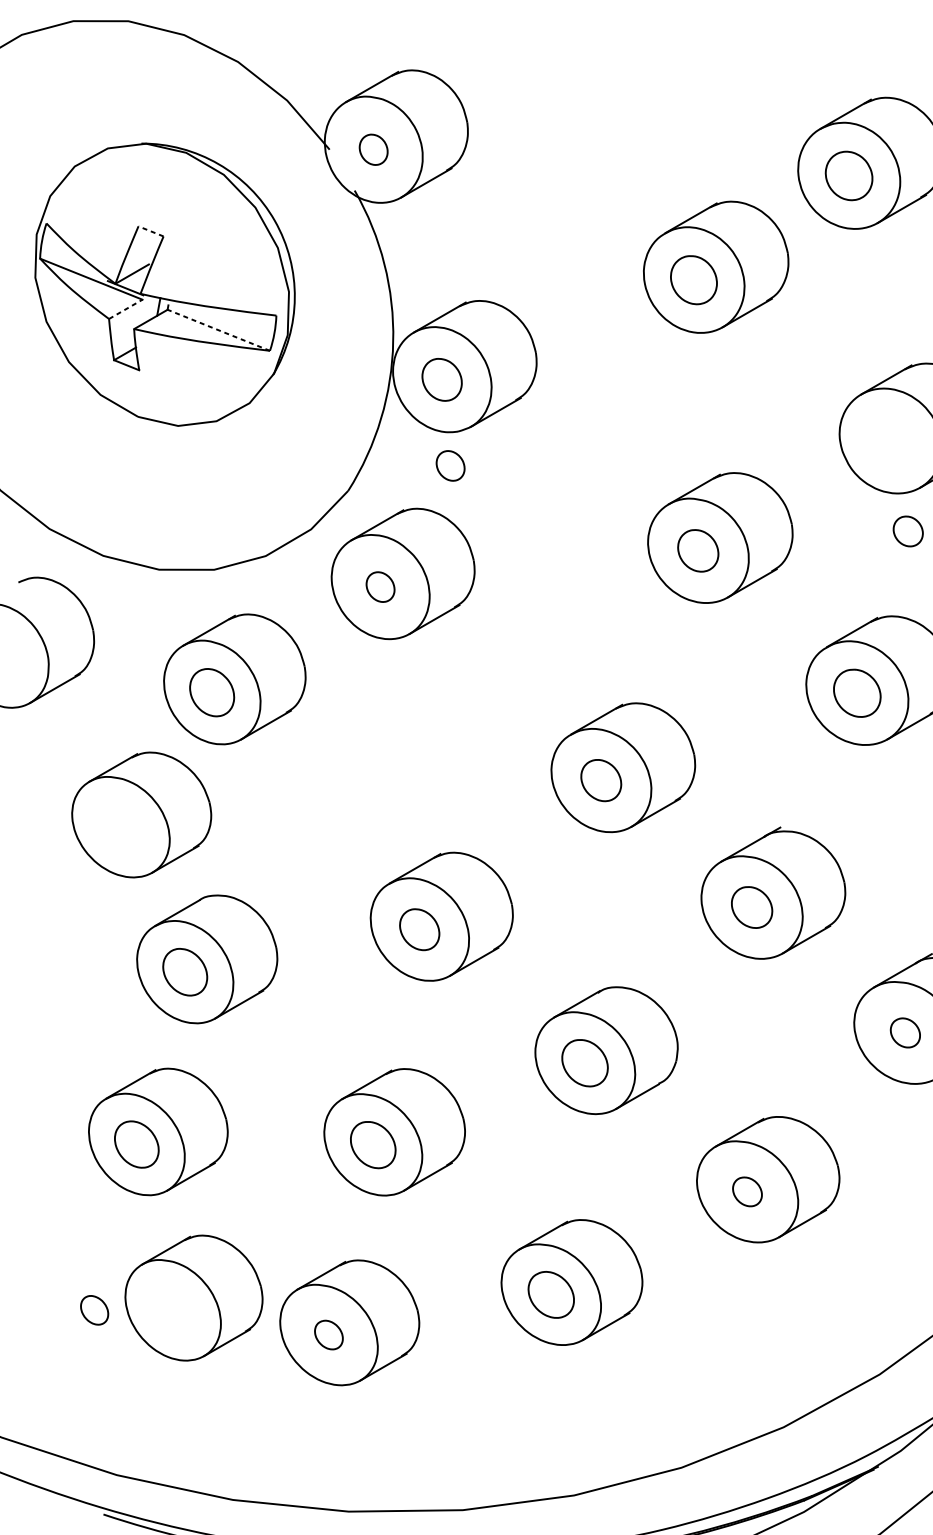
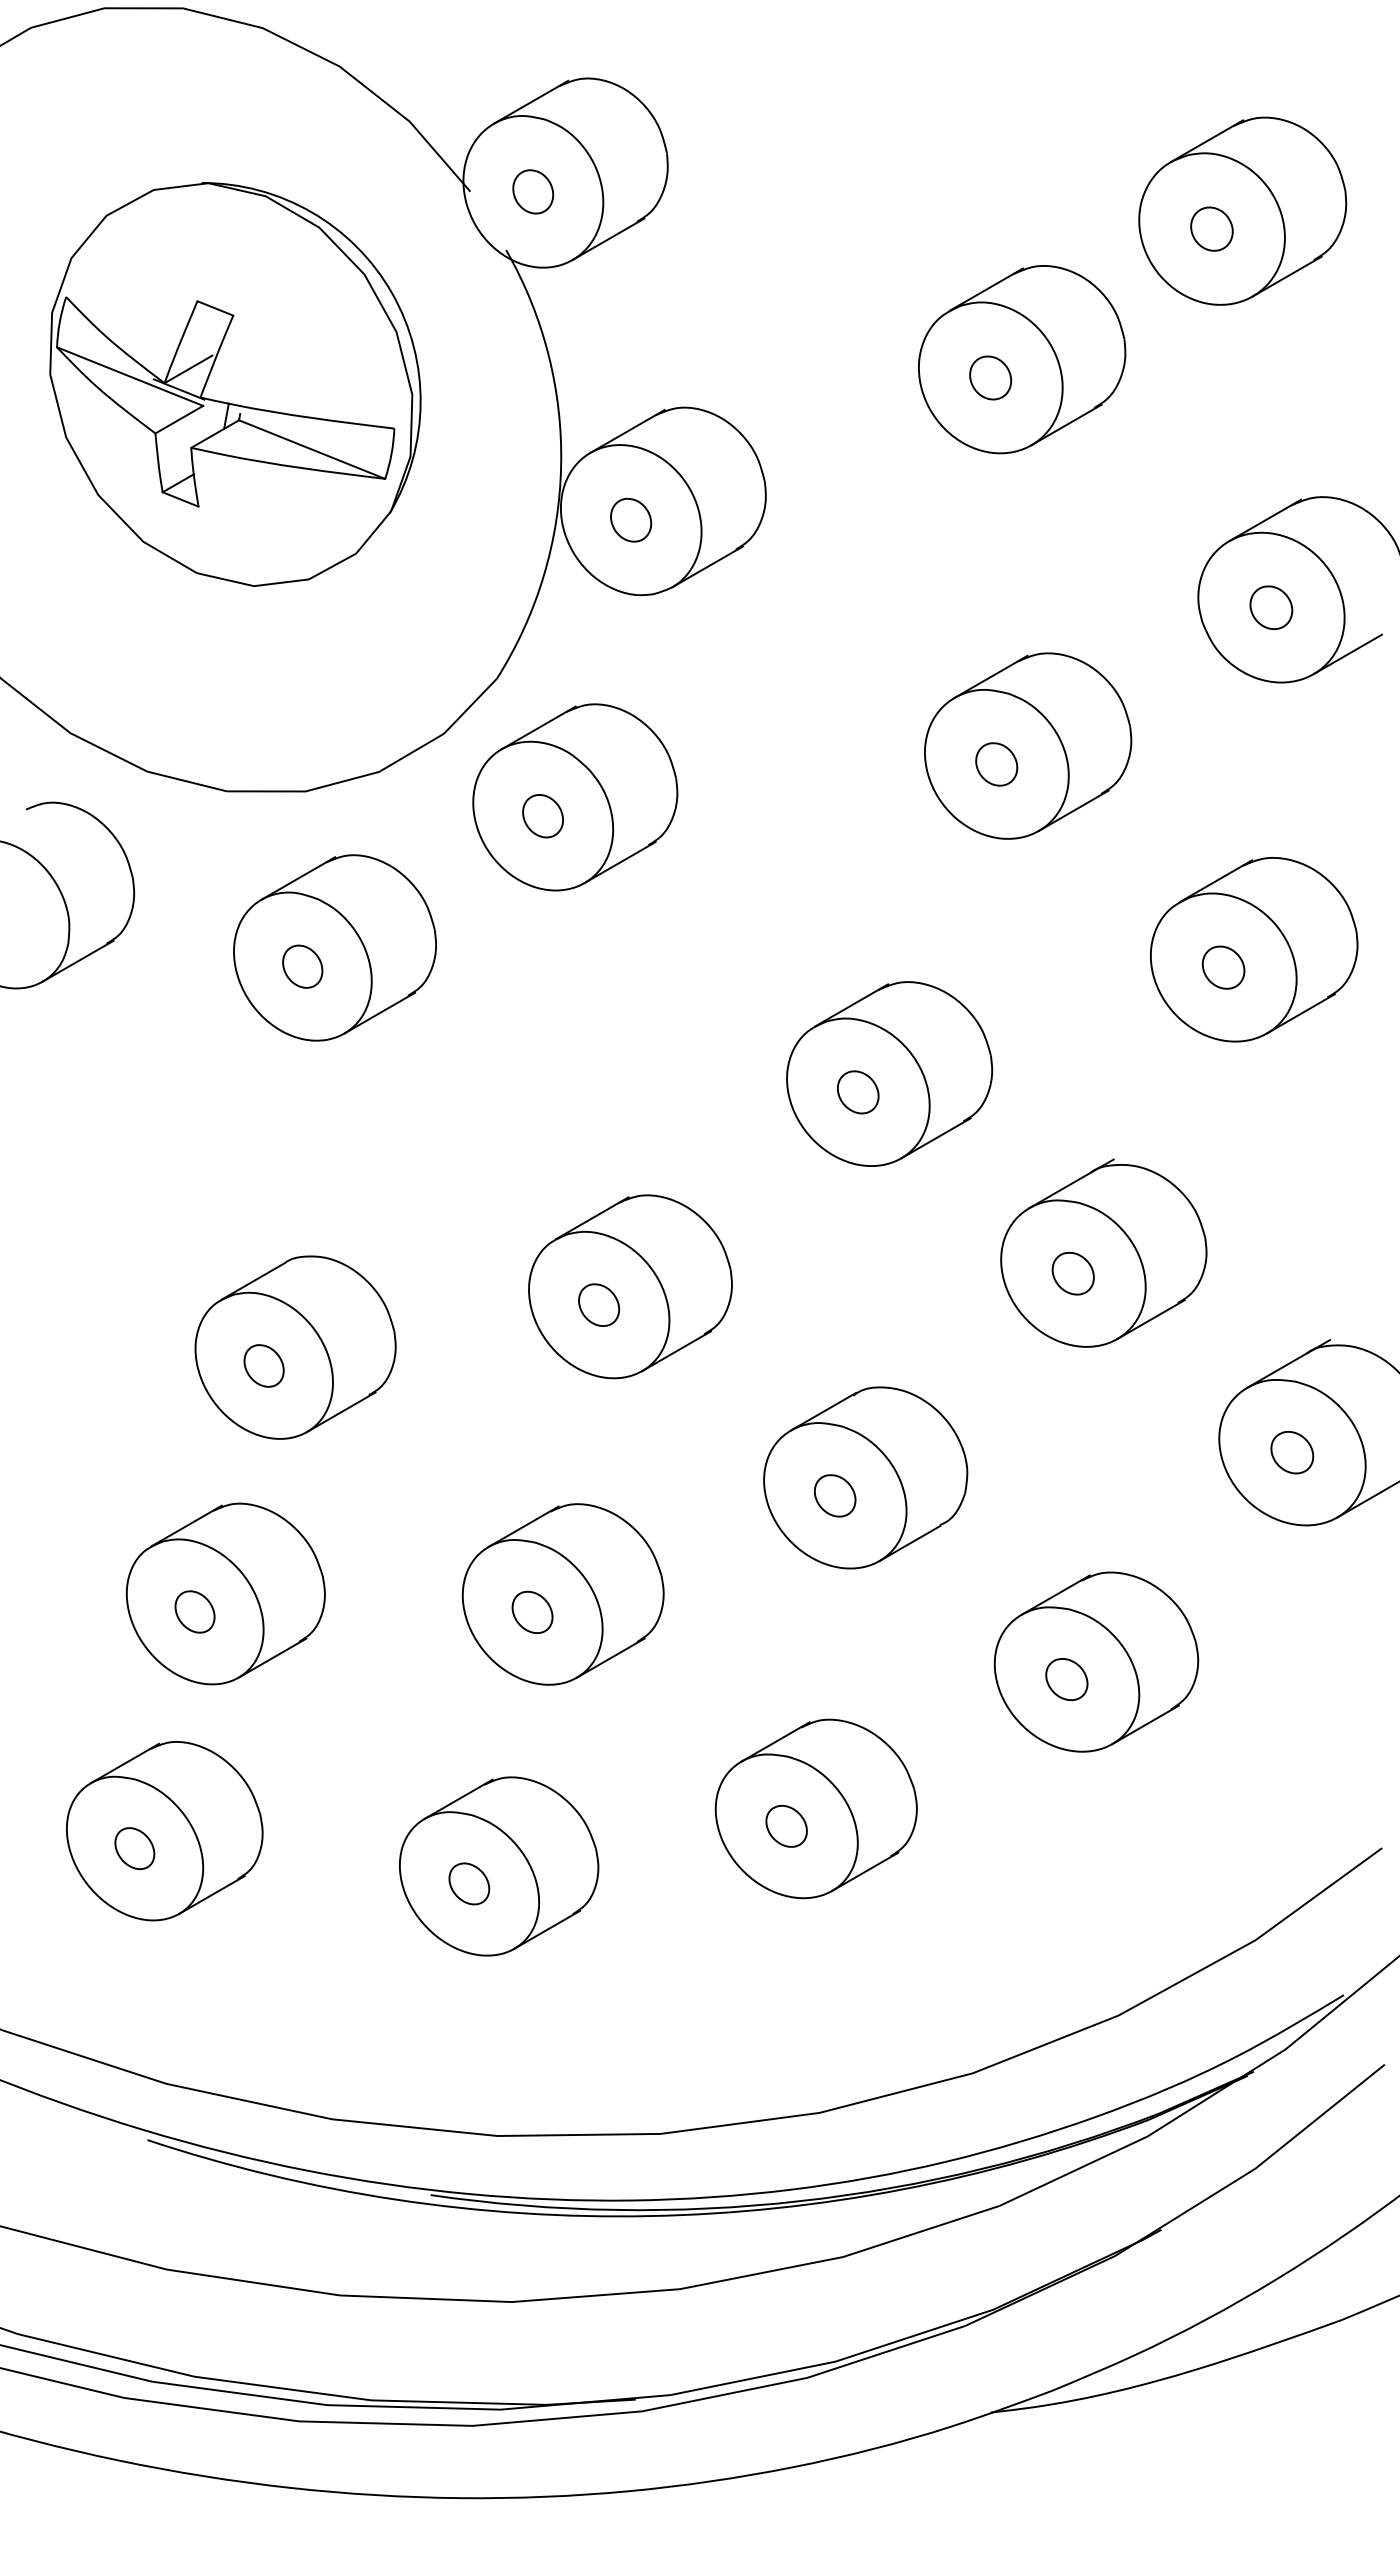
part: (848, 175) -> (1211, 228), size x0.62
line: (150, 231) -> (214, 308), dashed -> solid
part: (694, 279) -> (990, 377), size x0.62
line: (125, 309) -> (179, 419), dashed -> solid
line: (219, 330) -> (312, 449), dashed -> solid
part: (442, 379) -> (631, 519), size x0.71
part: (450, 466) -> (642, 643), removed
part: (908, 531) -> (1271, 607), moved
part: (698, 550) -> (996, 764), size x0.71
part: (212, 692) -> (302, 966), size x0.62
part: (857, 693) -> (1223, 967), size x0.62
part: (601, 780) -> (858, 1092), size x0.71
part: (142, 814) -> (202, 1141), removed
part: (751, 907) -> (1072, 1273), size x0.71
part: (420, 929) -> (599, 1304), size x0.71
part: (184, 971) -> (263, 1365), size x0.62
part: (585, 1062) -> (835, 1495), size x0.62
part: (136, 1144) -> (194, 1611), size x0.62
part: (373, 1144) -> (532, 1611), size x0.62
part: (551, 1294) -> (786, 1825), size x0.62
part: (193, 1298) -> (164, 1831), moved

